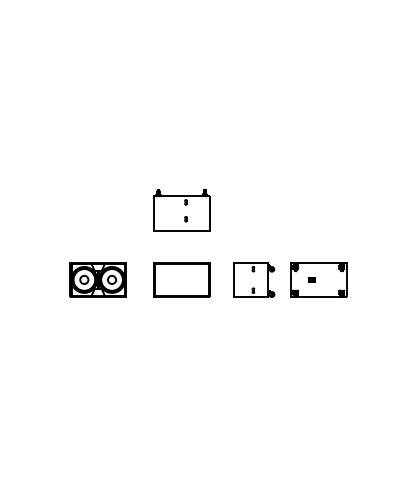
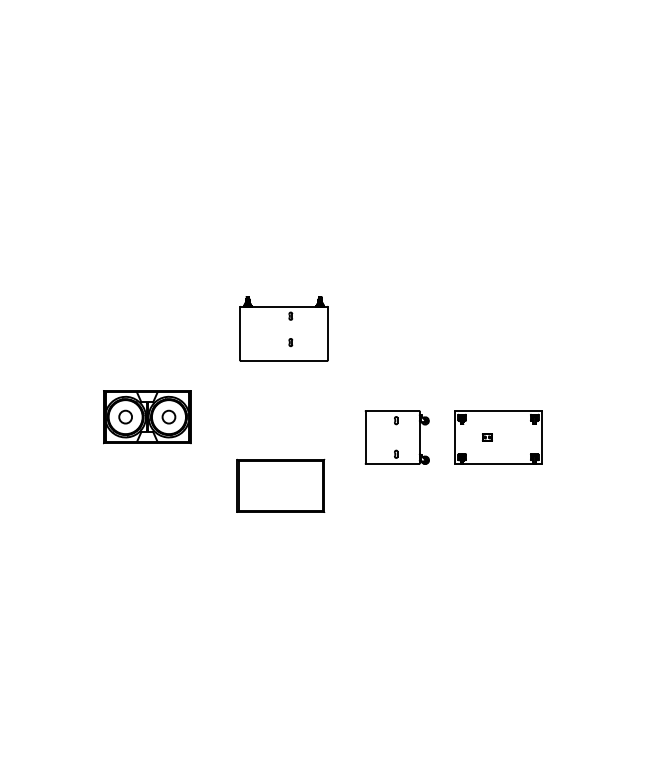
part: (97, 279) -> (146, 416), moved
part: (181, 279) -> (280, 485), moved

